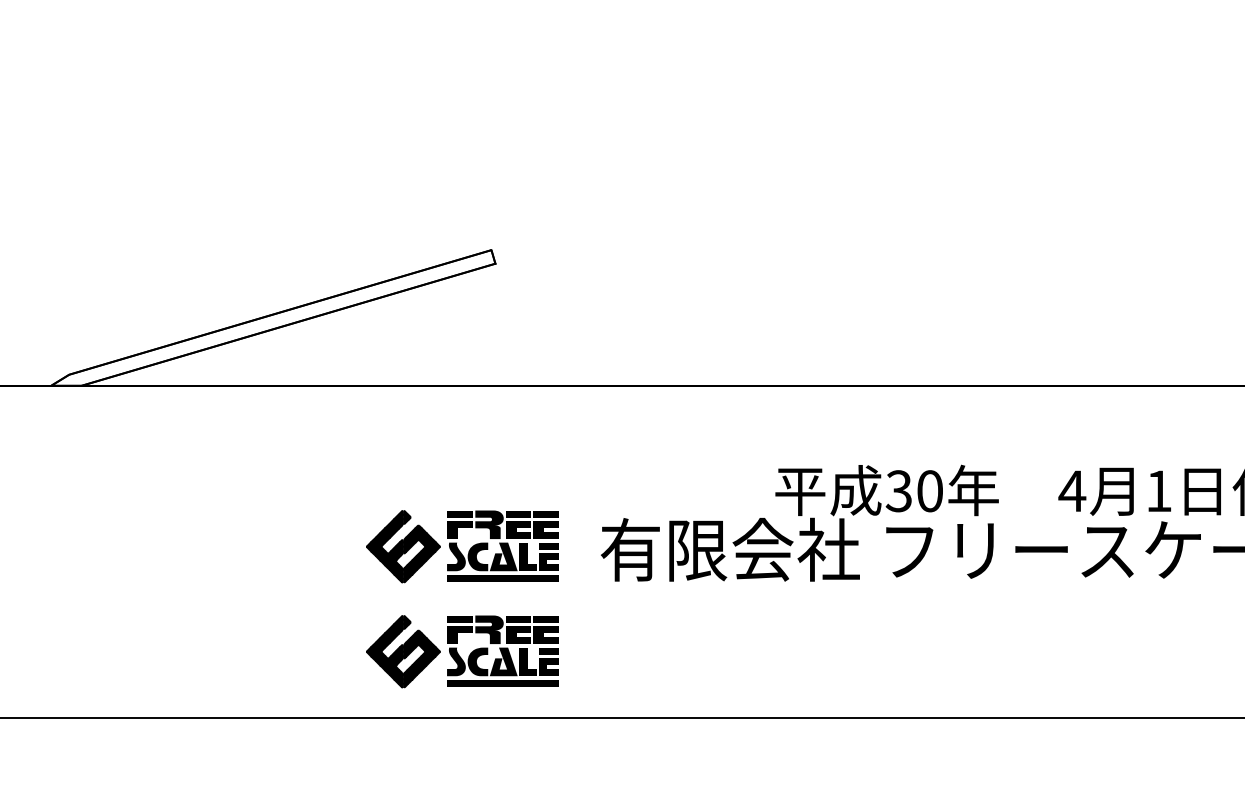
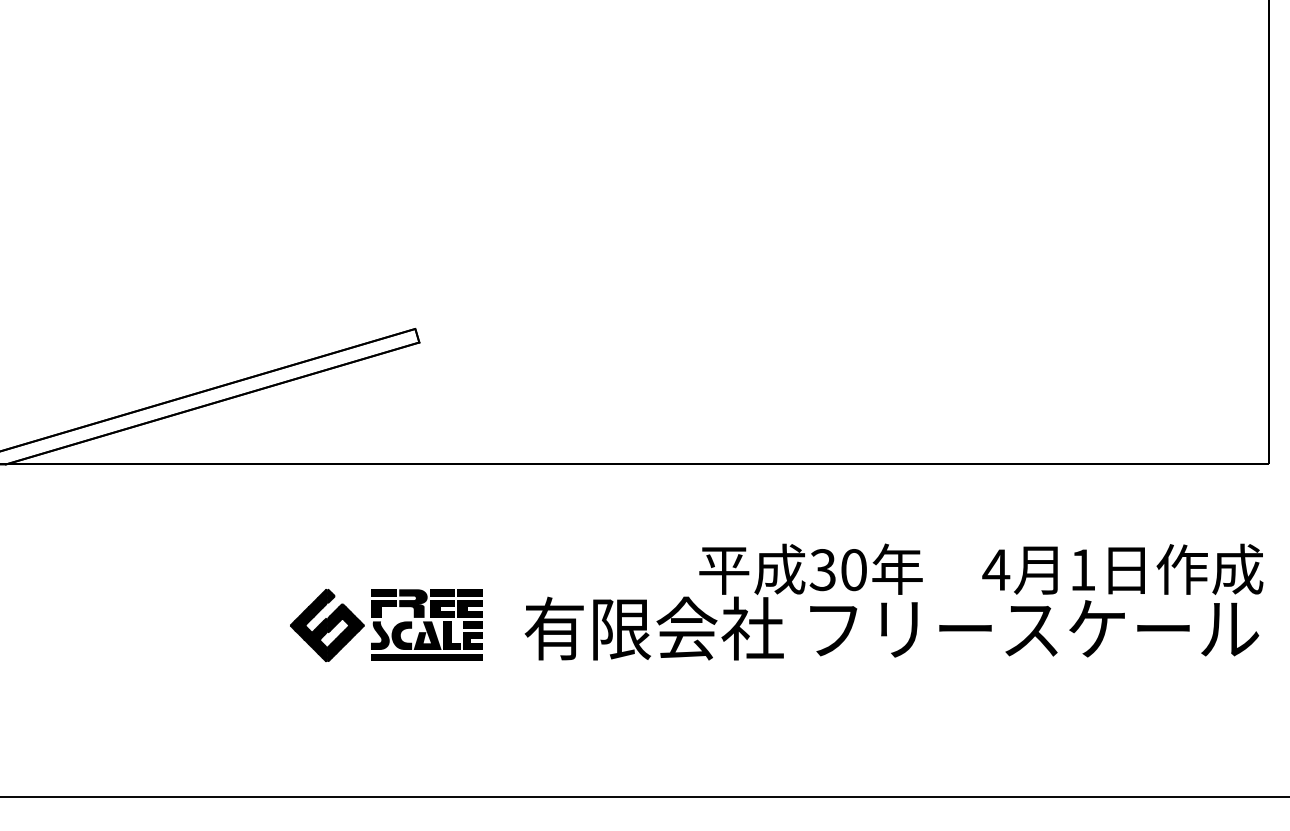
part: (462, 651) -> (386, 730), removed

